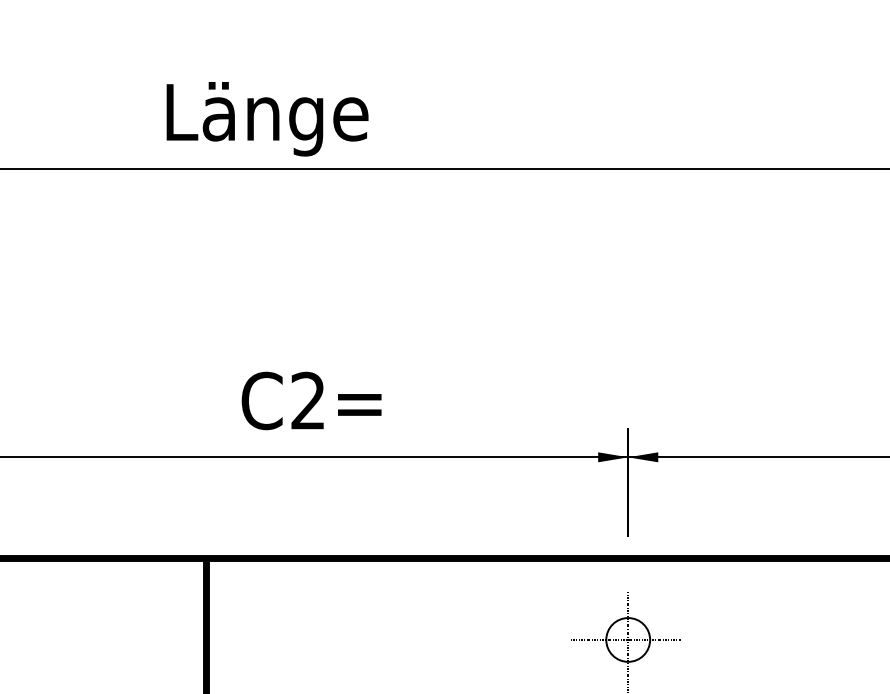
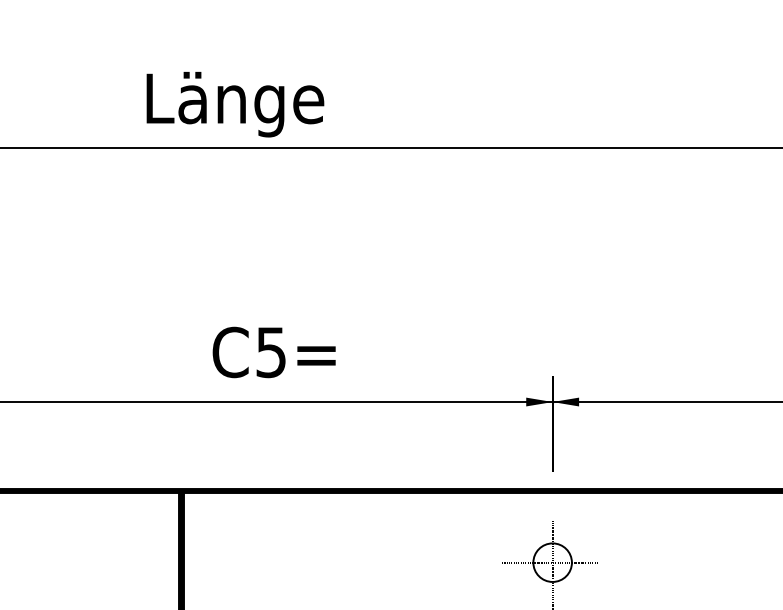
text: (307, 400) -> (270, 352), C2= -> C5=

